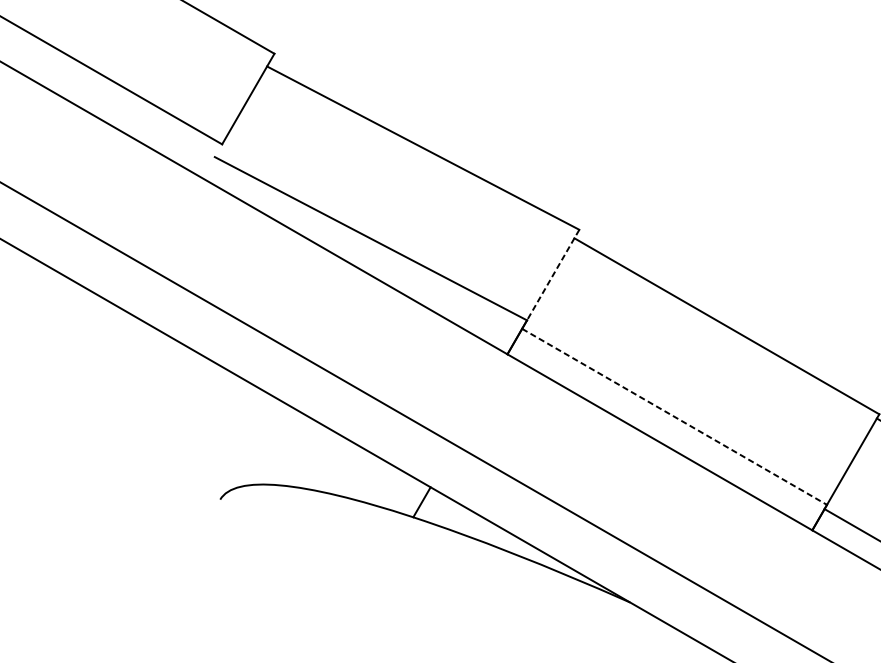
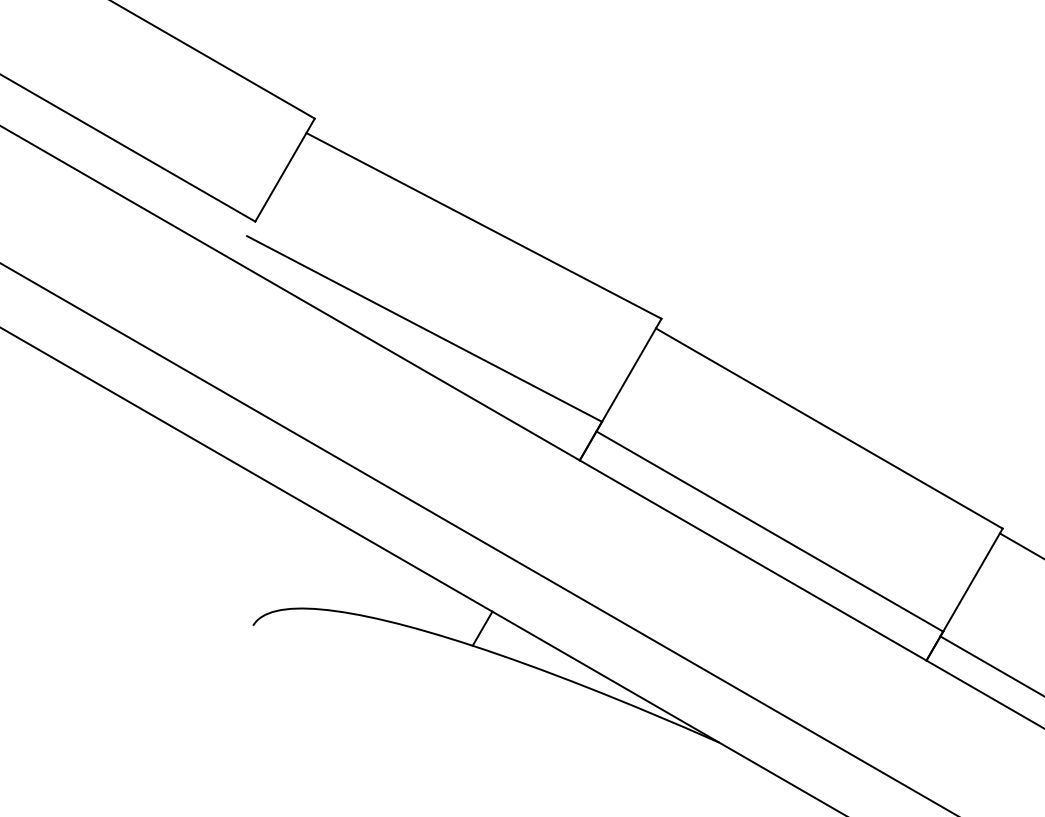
line: (552, 275) -> (631, 370), dashed -> solid
line: (675, 416) -> (770, 531), dashed -> solid

